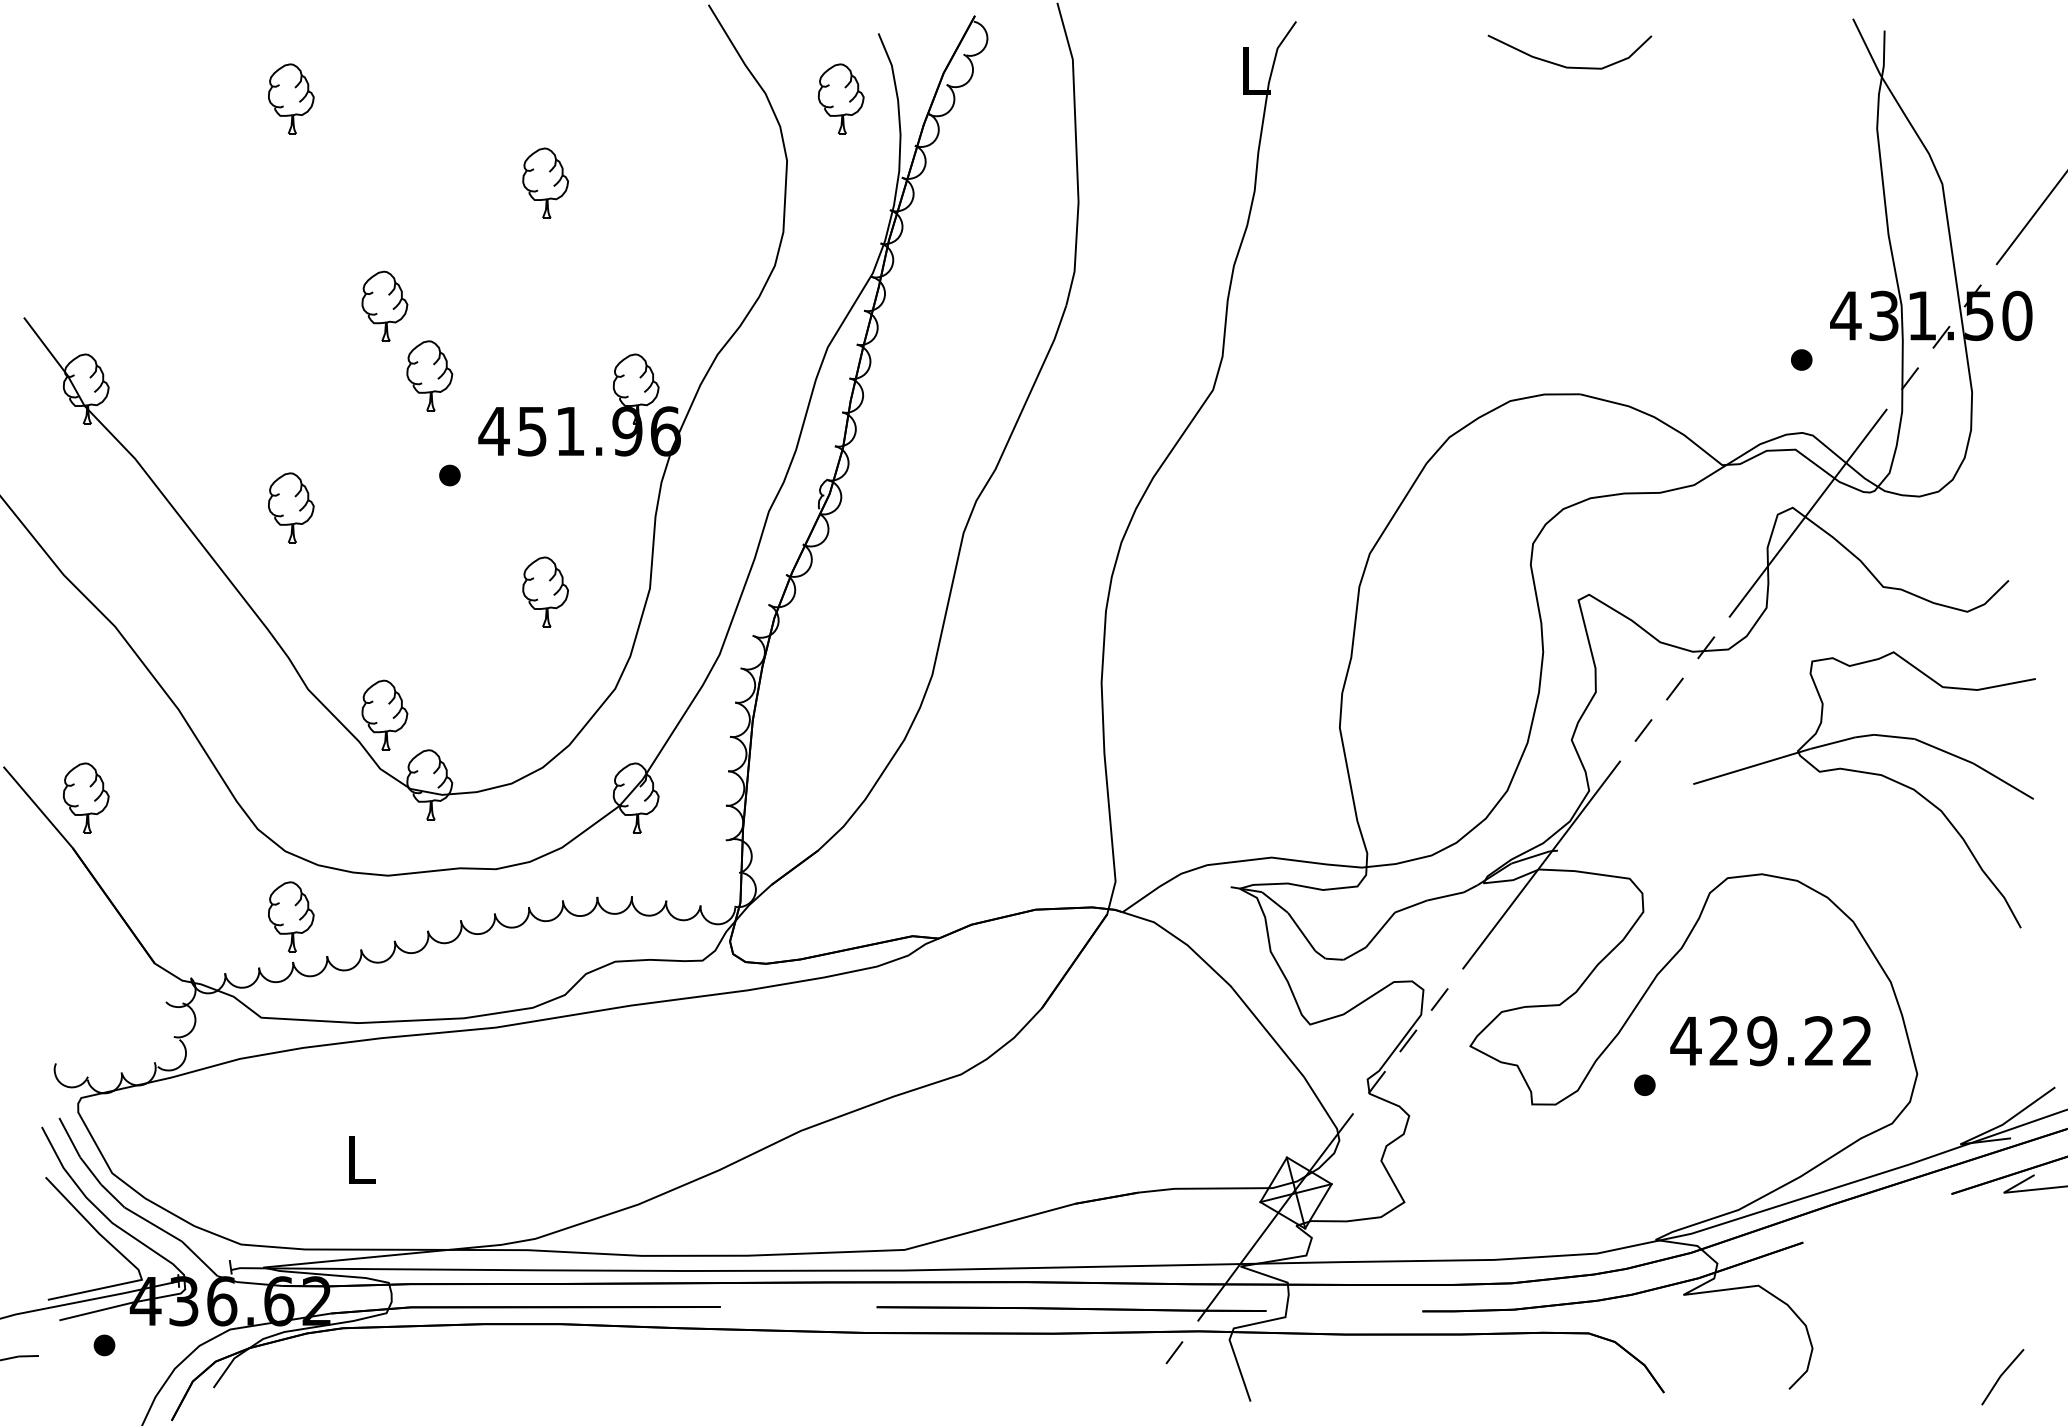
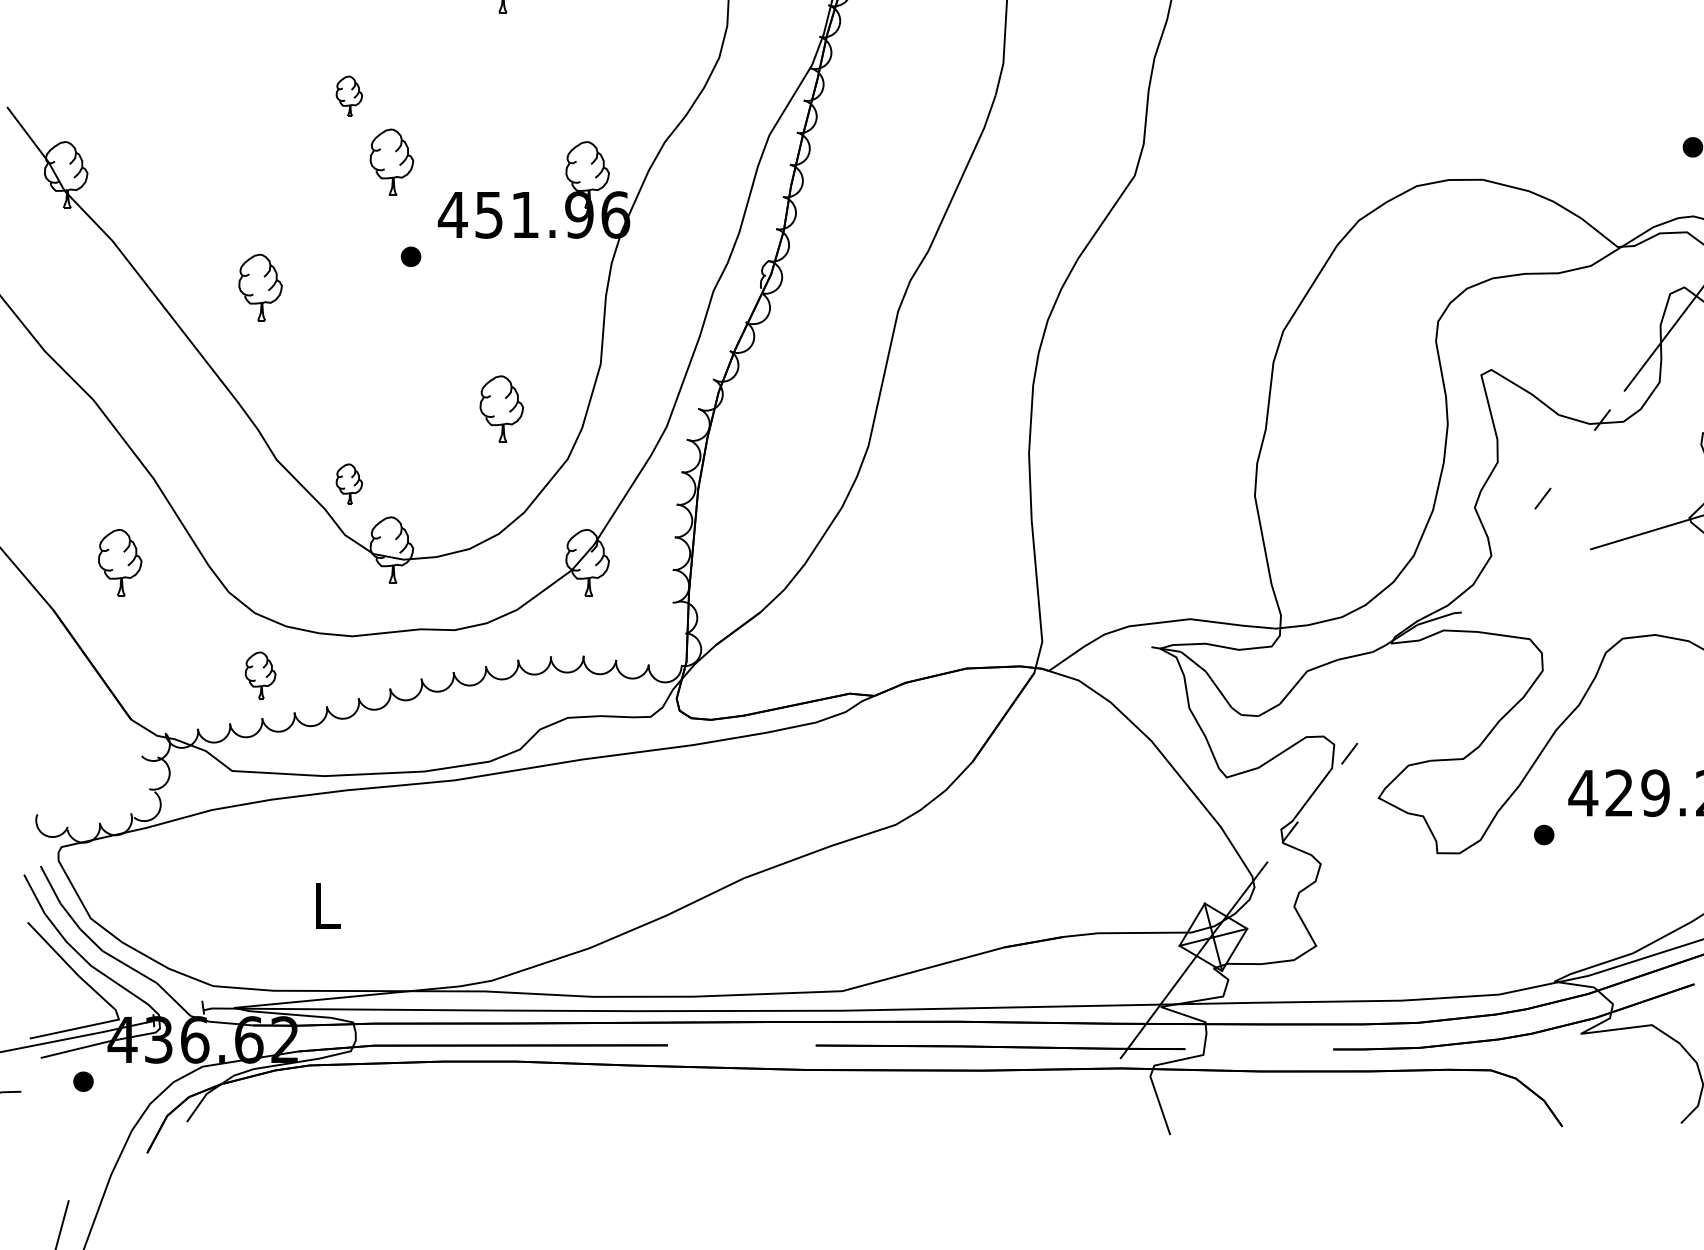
part: (384, 305) -> (349, 95), size x0.6
part: (545, 591) -> (501, 408), moved
line: (1674, 688) -> (1572, 458), removed
part: (384, 714) -> (349, 483), size x0.6
part: (86, 797) -> (120, 562), moved
line: (1541, 864) -> (1446, 625), removed
part: (291, 916) -> (260, 675), size x0.7
line: (1408, 1040) -> (1320, 792), removed
line: (1174, 1352) -> (1098, 1088), removed

